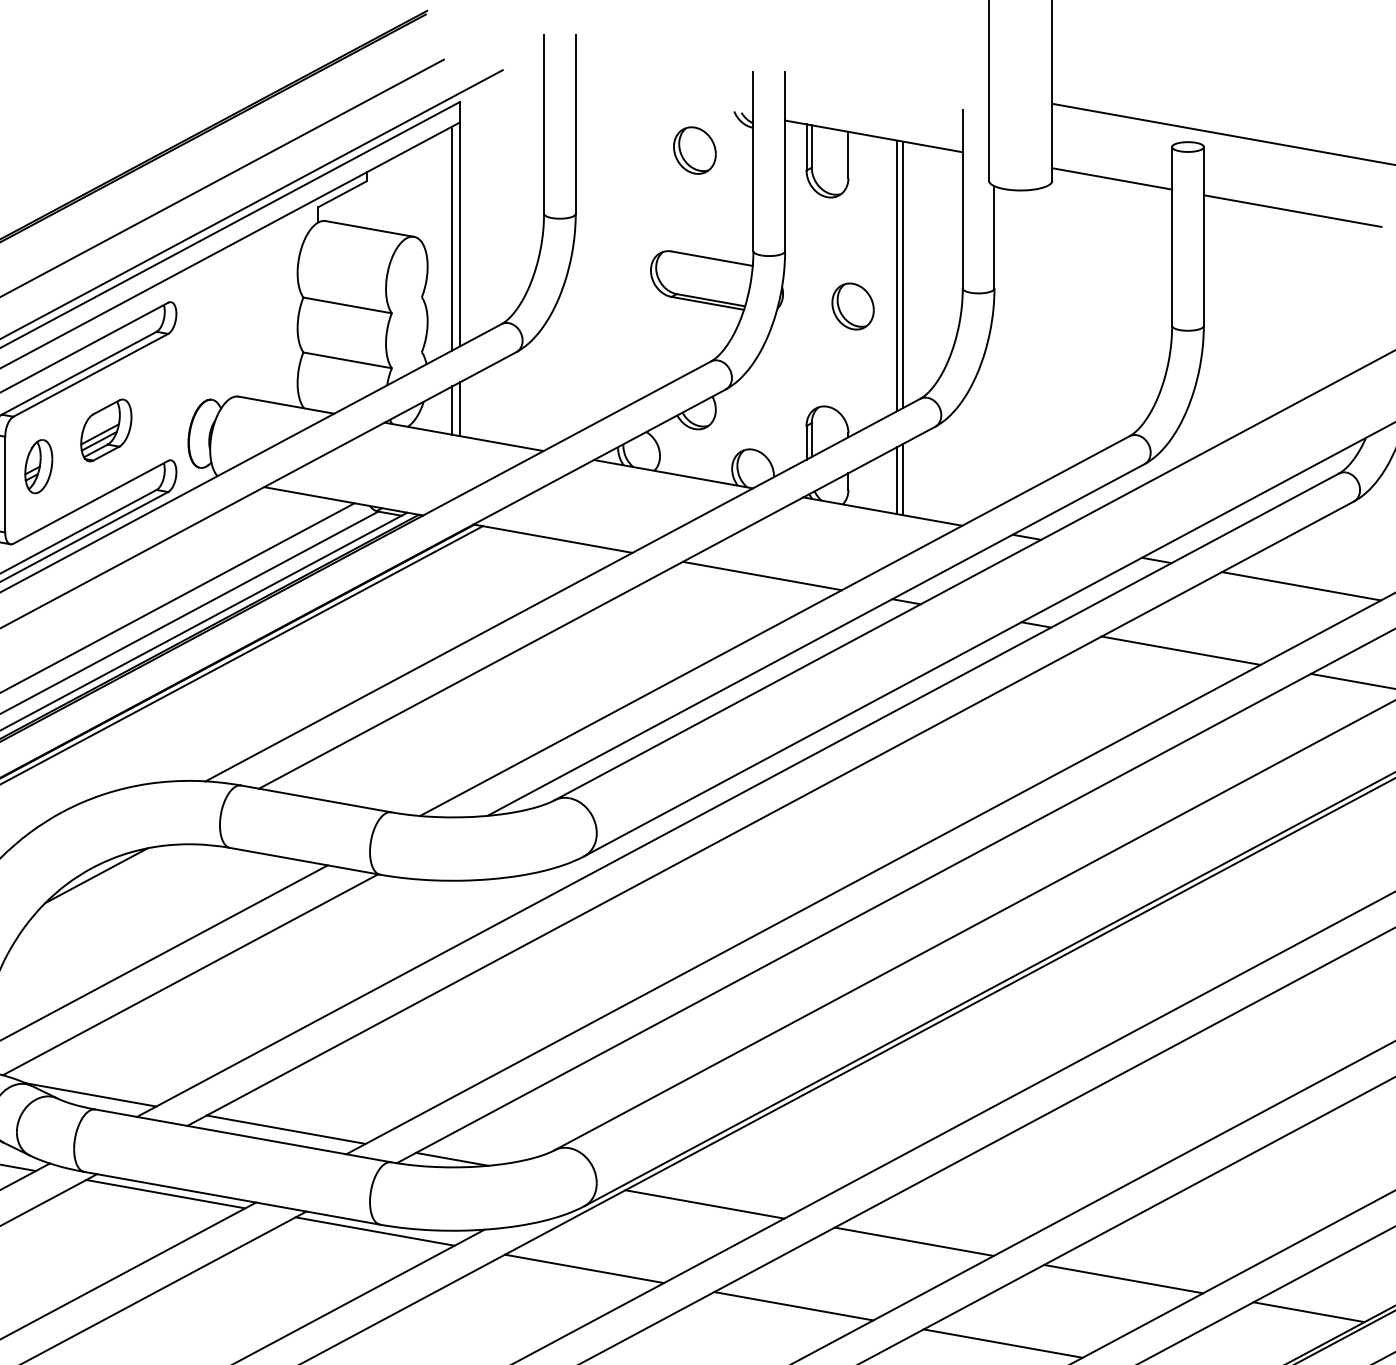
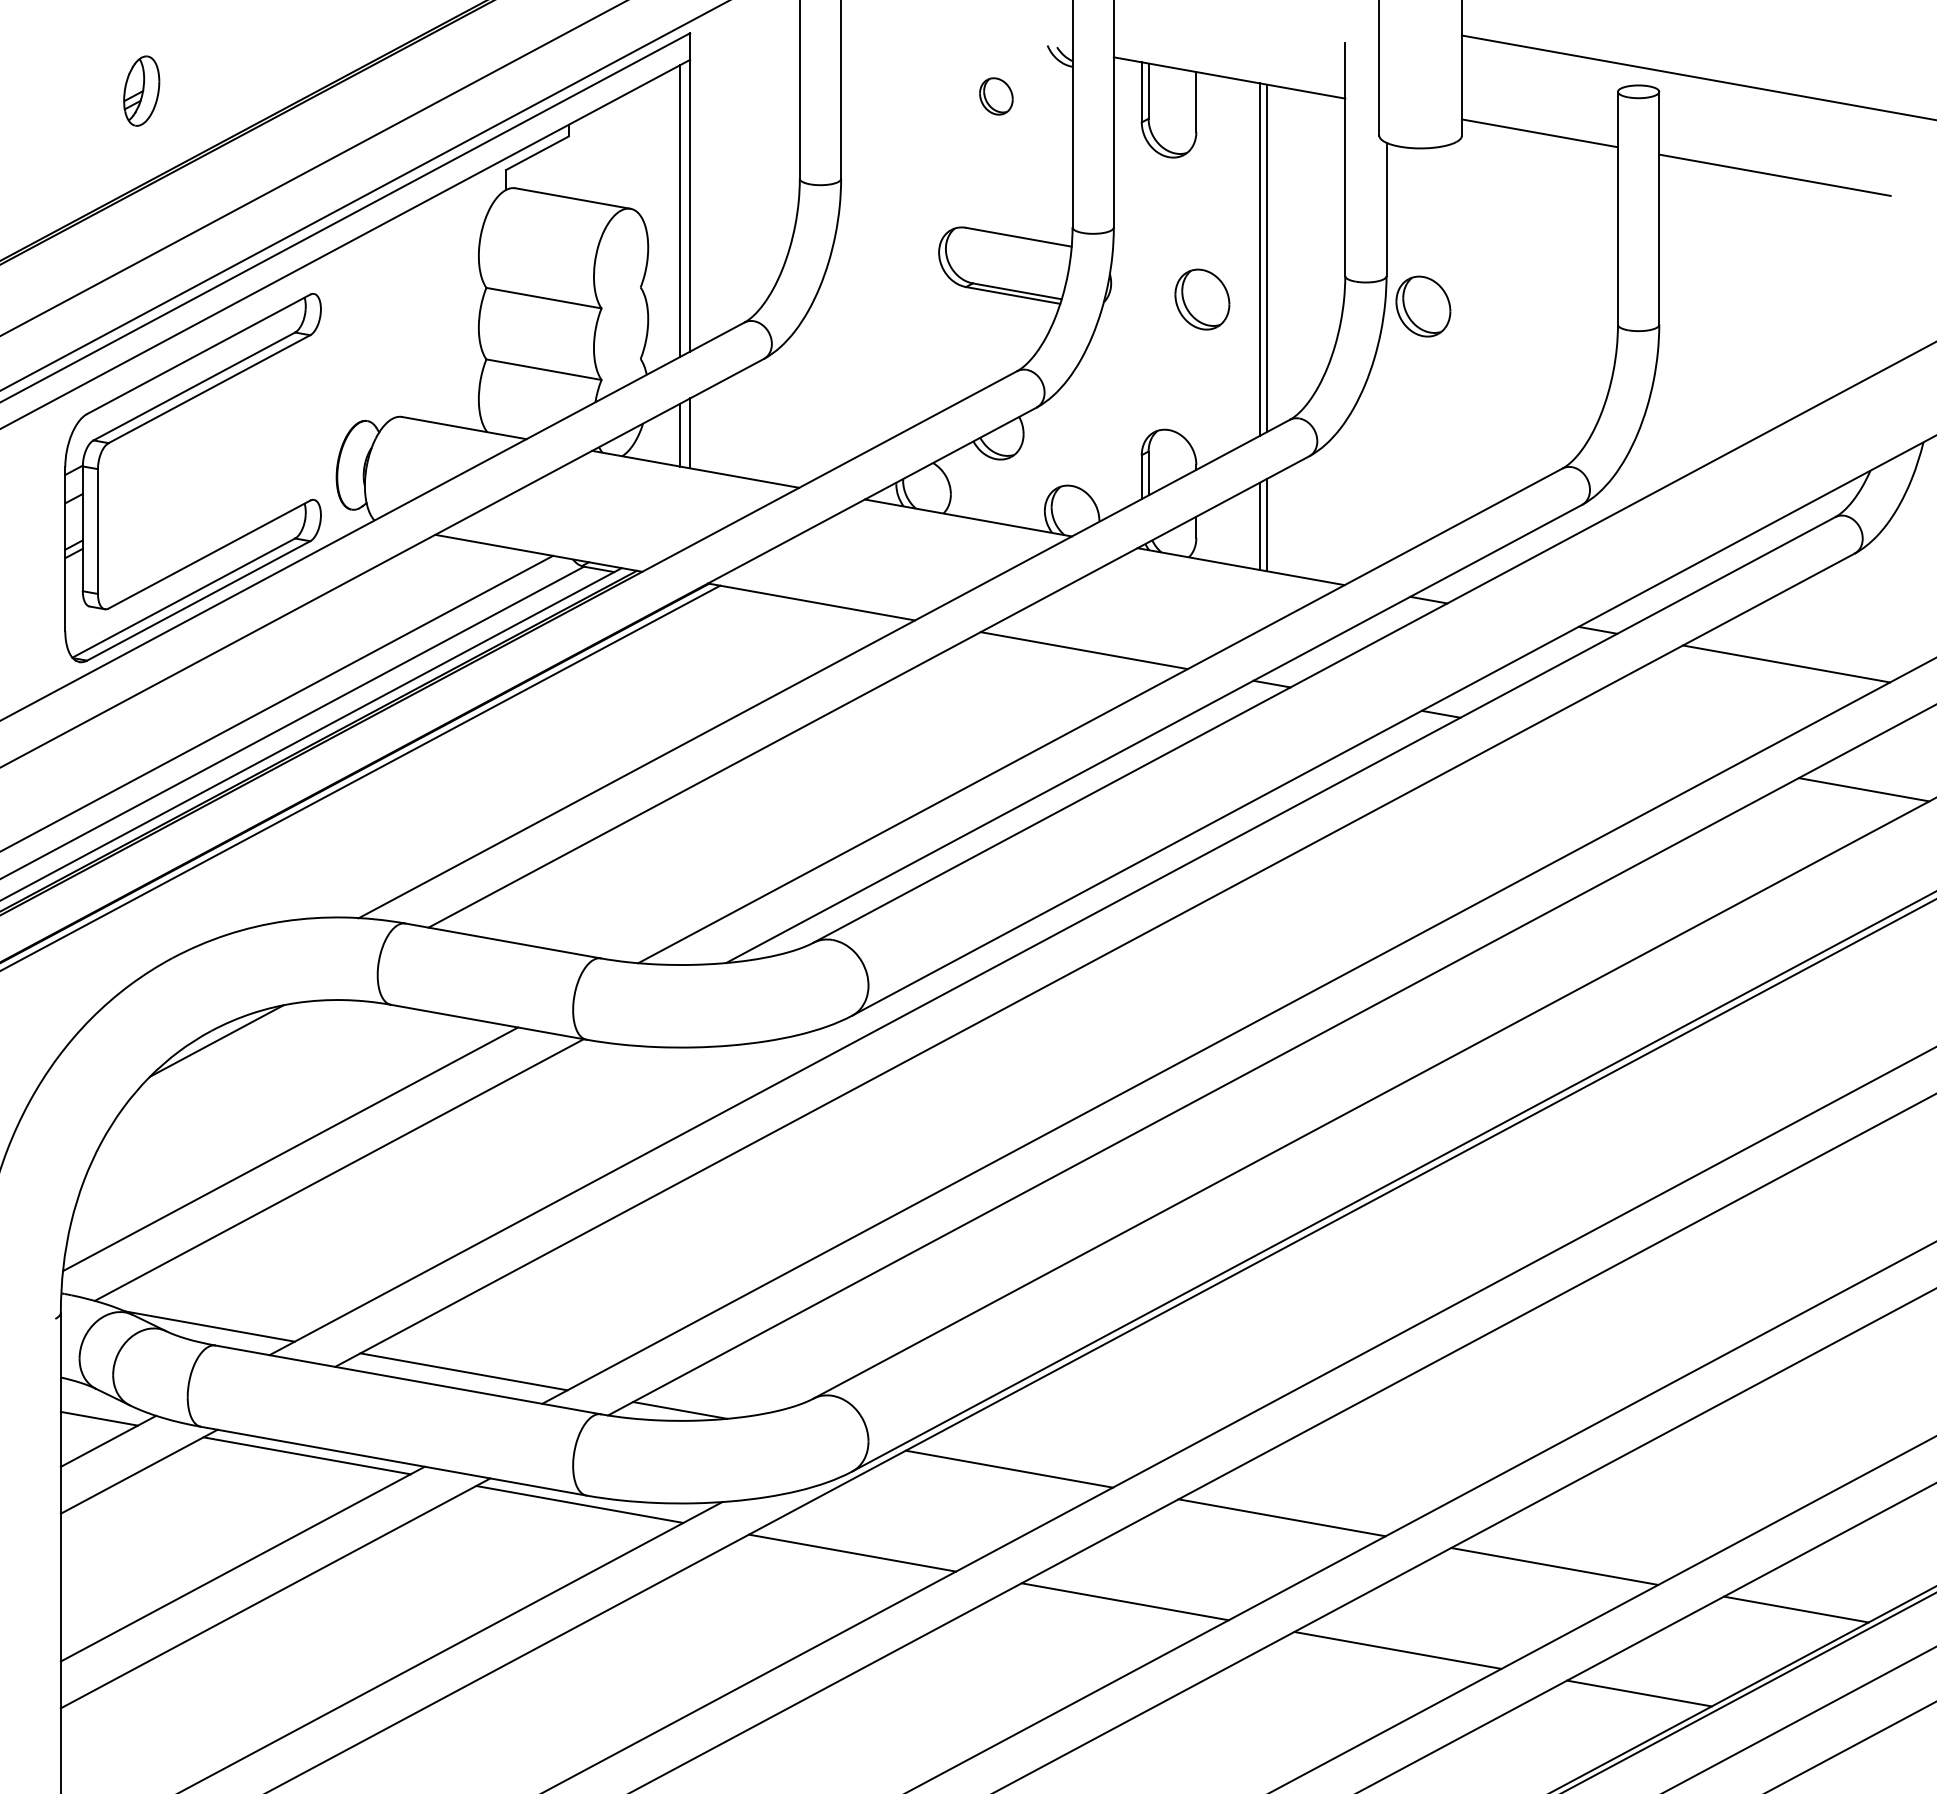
part: (695, 150) -> (996, 96), size x0.6
part: (1022, 311) -> (1423, 306), added
part: (106, 430) -> (229, 460), removed
part: (38, 466) -> (141, 90), moved
line: (1180, 650) -> (1629, 747), removed

